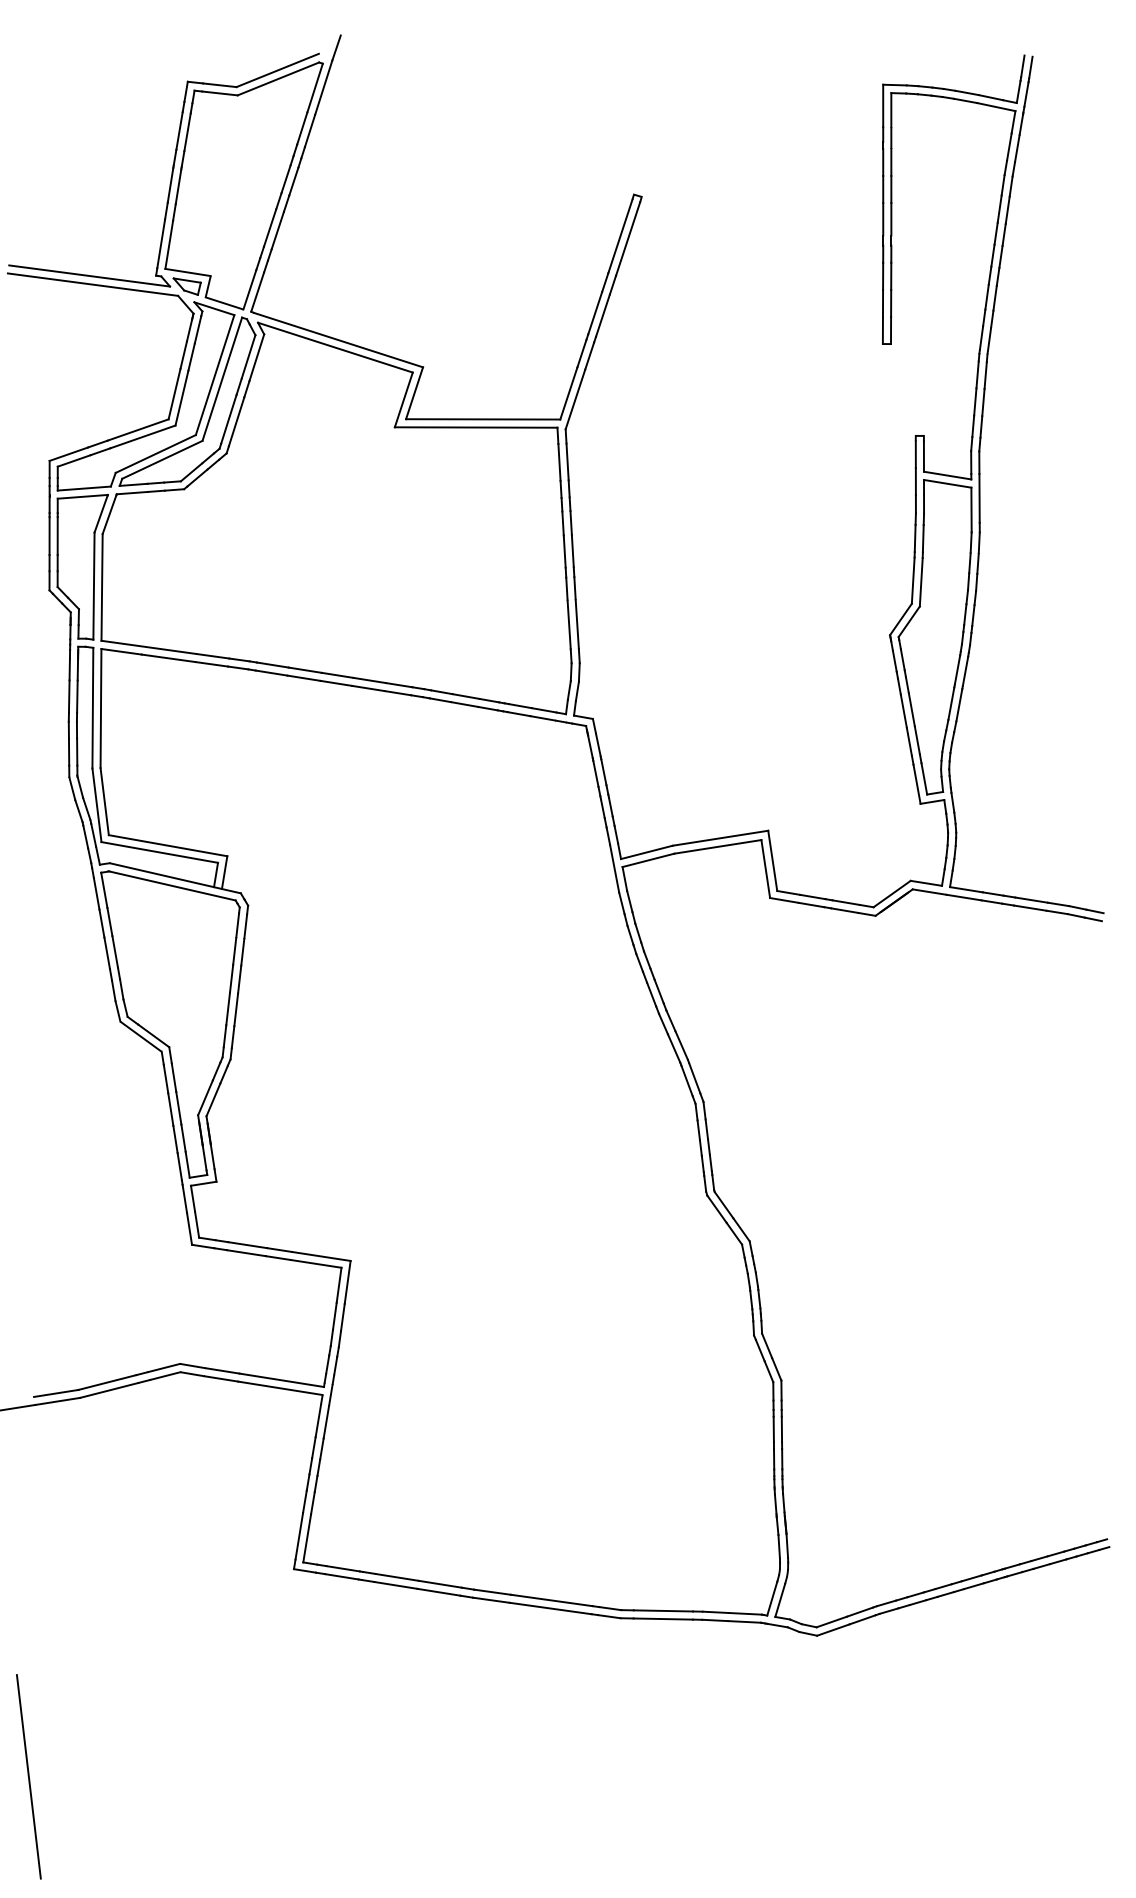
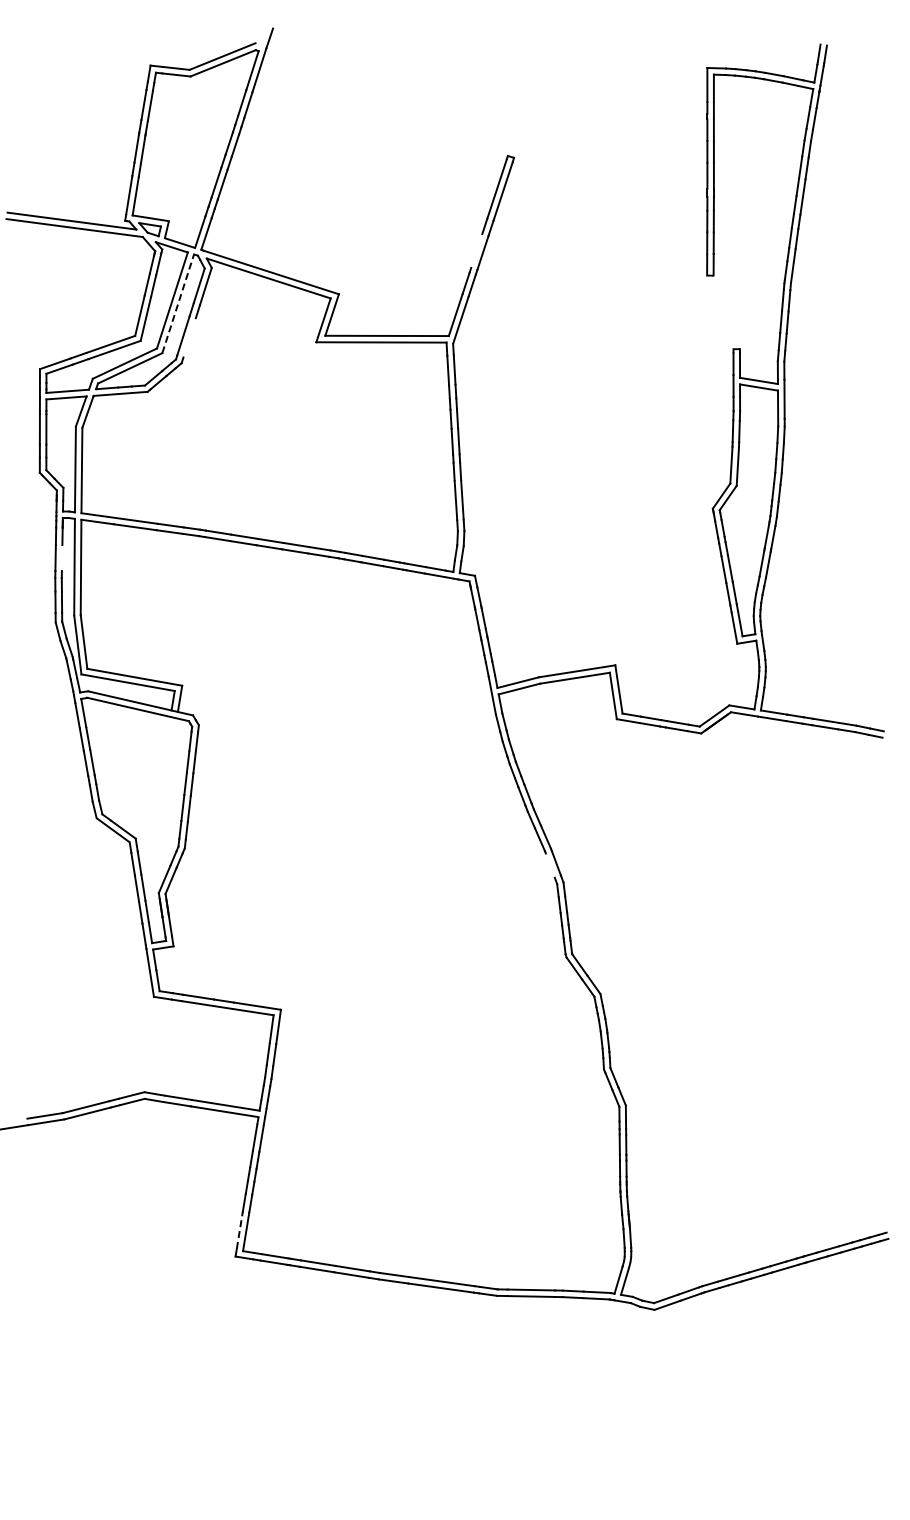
line: (594, 312) -> (476, 250), removed
line: (222, 378) -> (178, 303), solid -> dashed
line: (236, 421) -> (189, 337), removed
line: (76, 697) -> (61, 558), removed
line: (686, 1080) -> (549, 865), removed
line: (298, 1536) -> (239, 1230), solid -> dashed
line: (27, 1776) -> (22, 1422), removed

